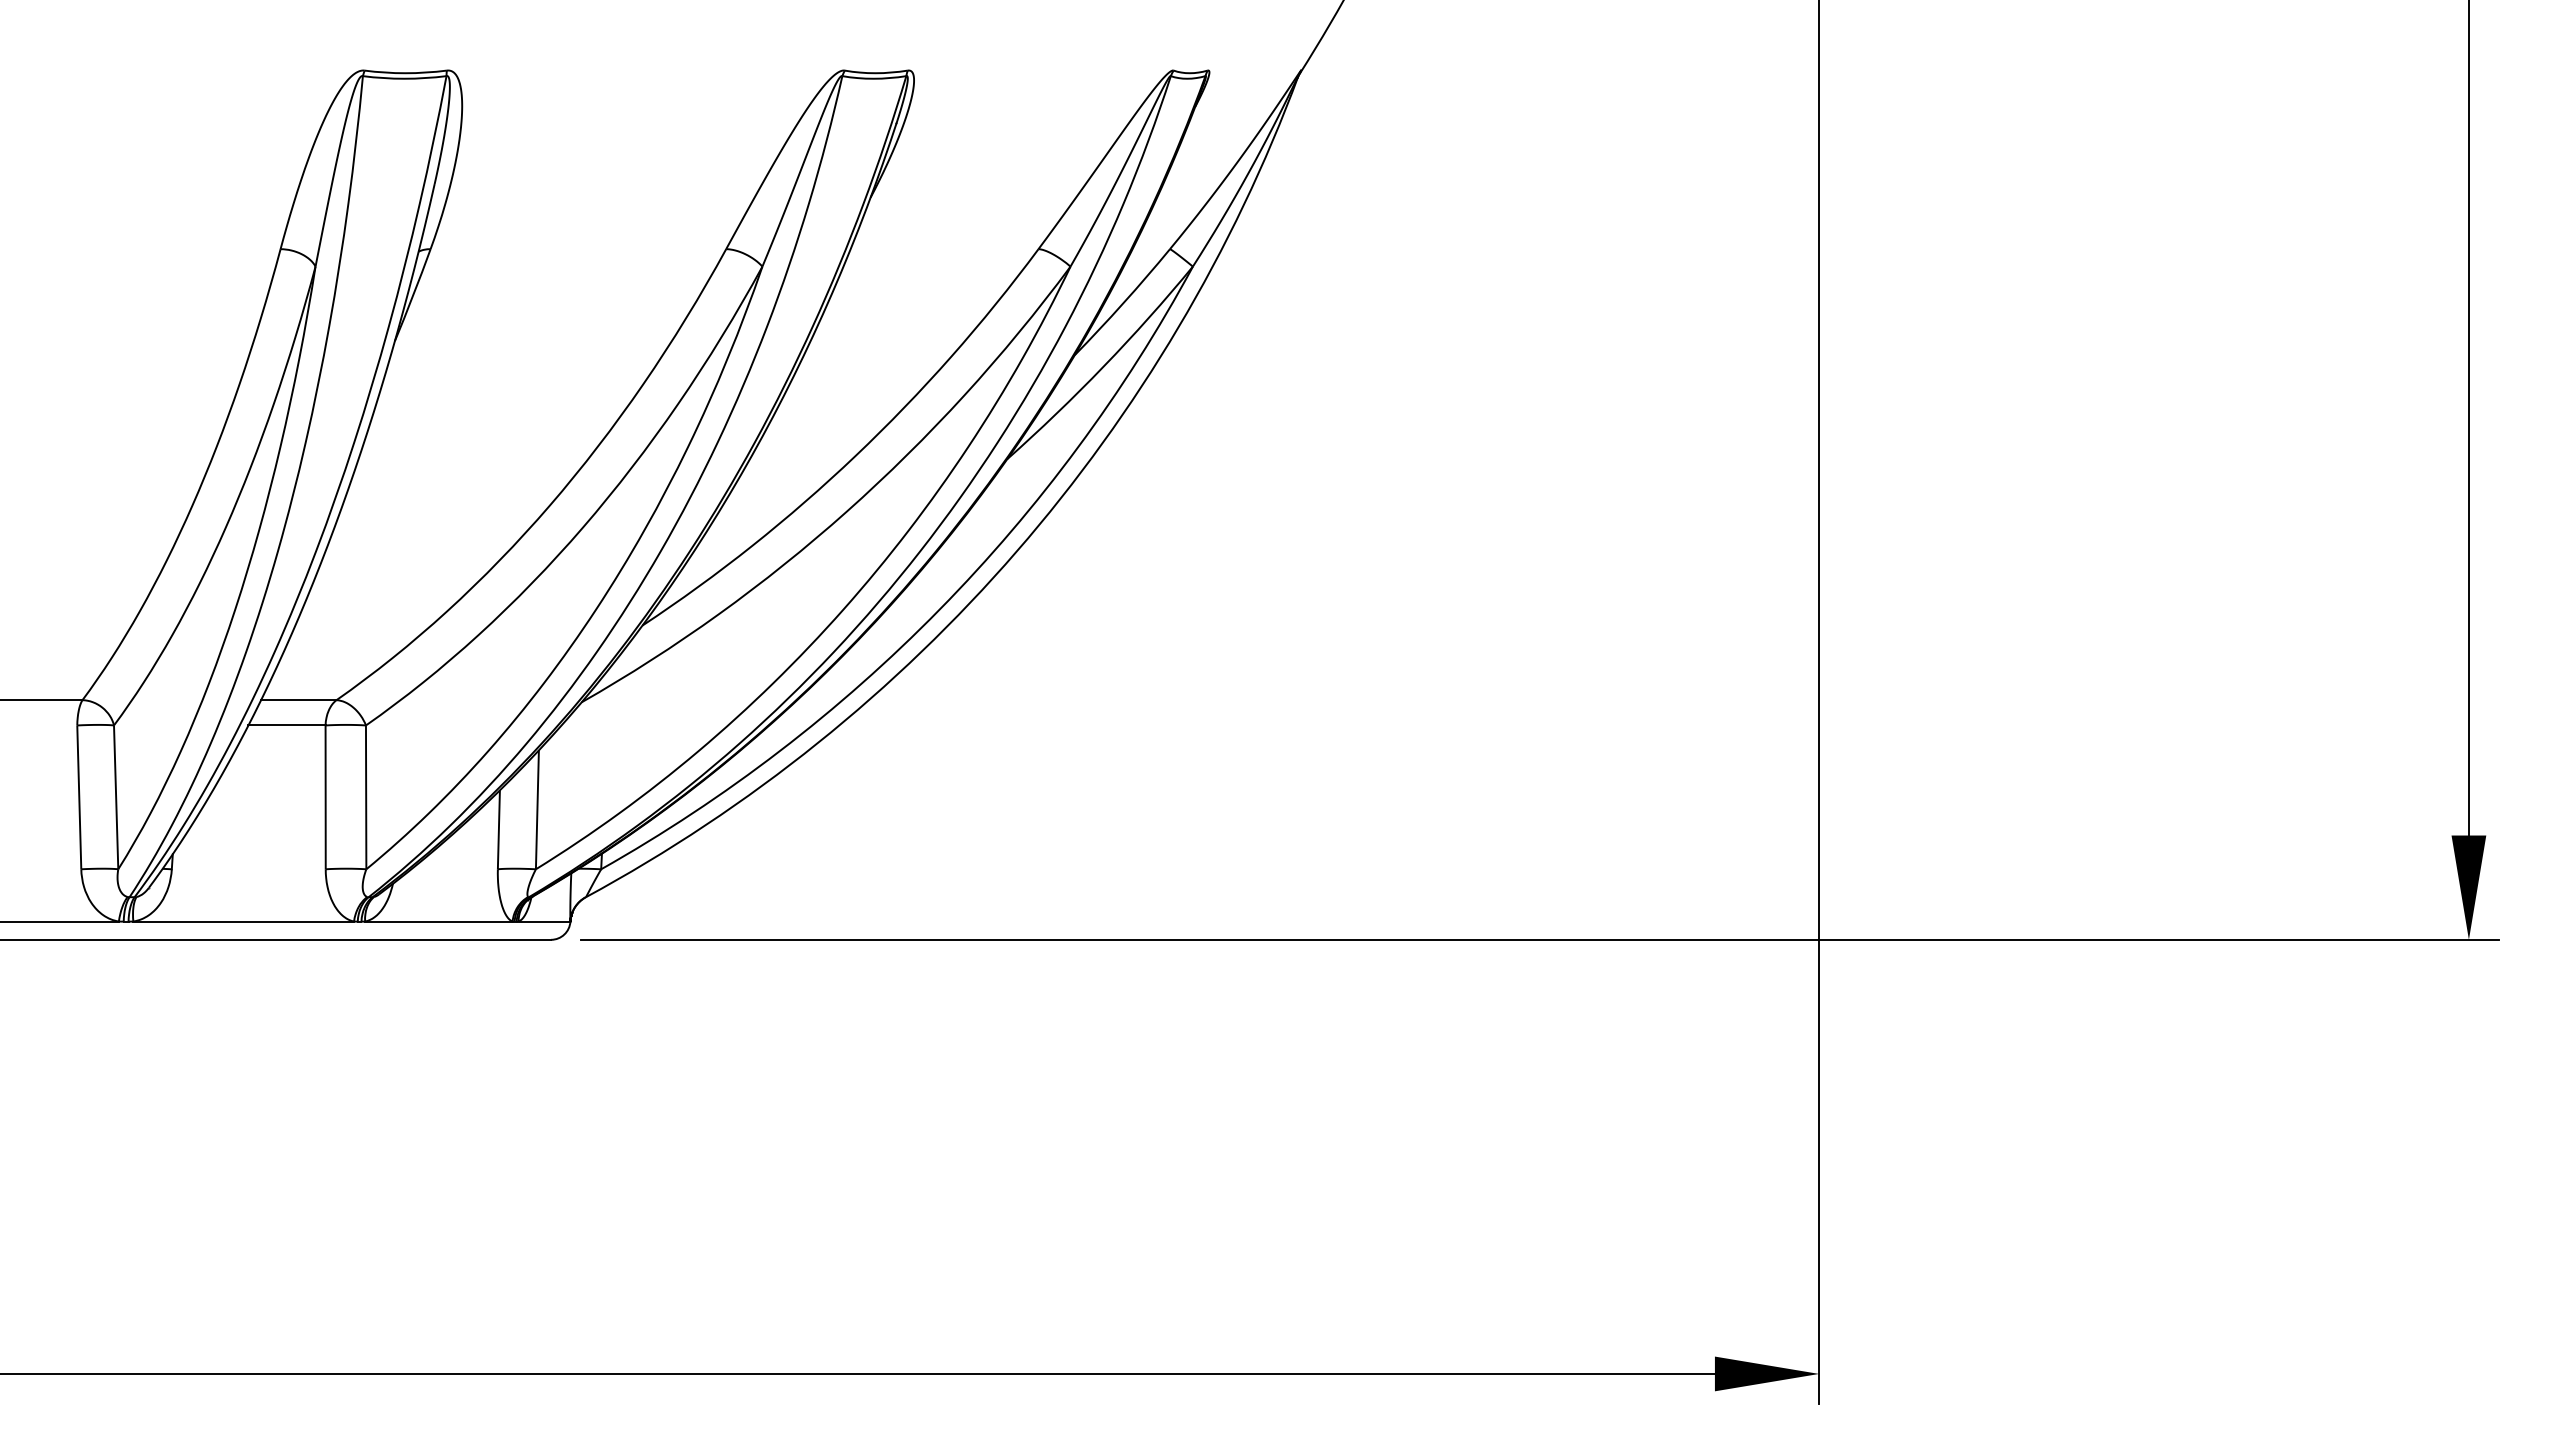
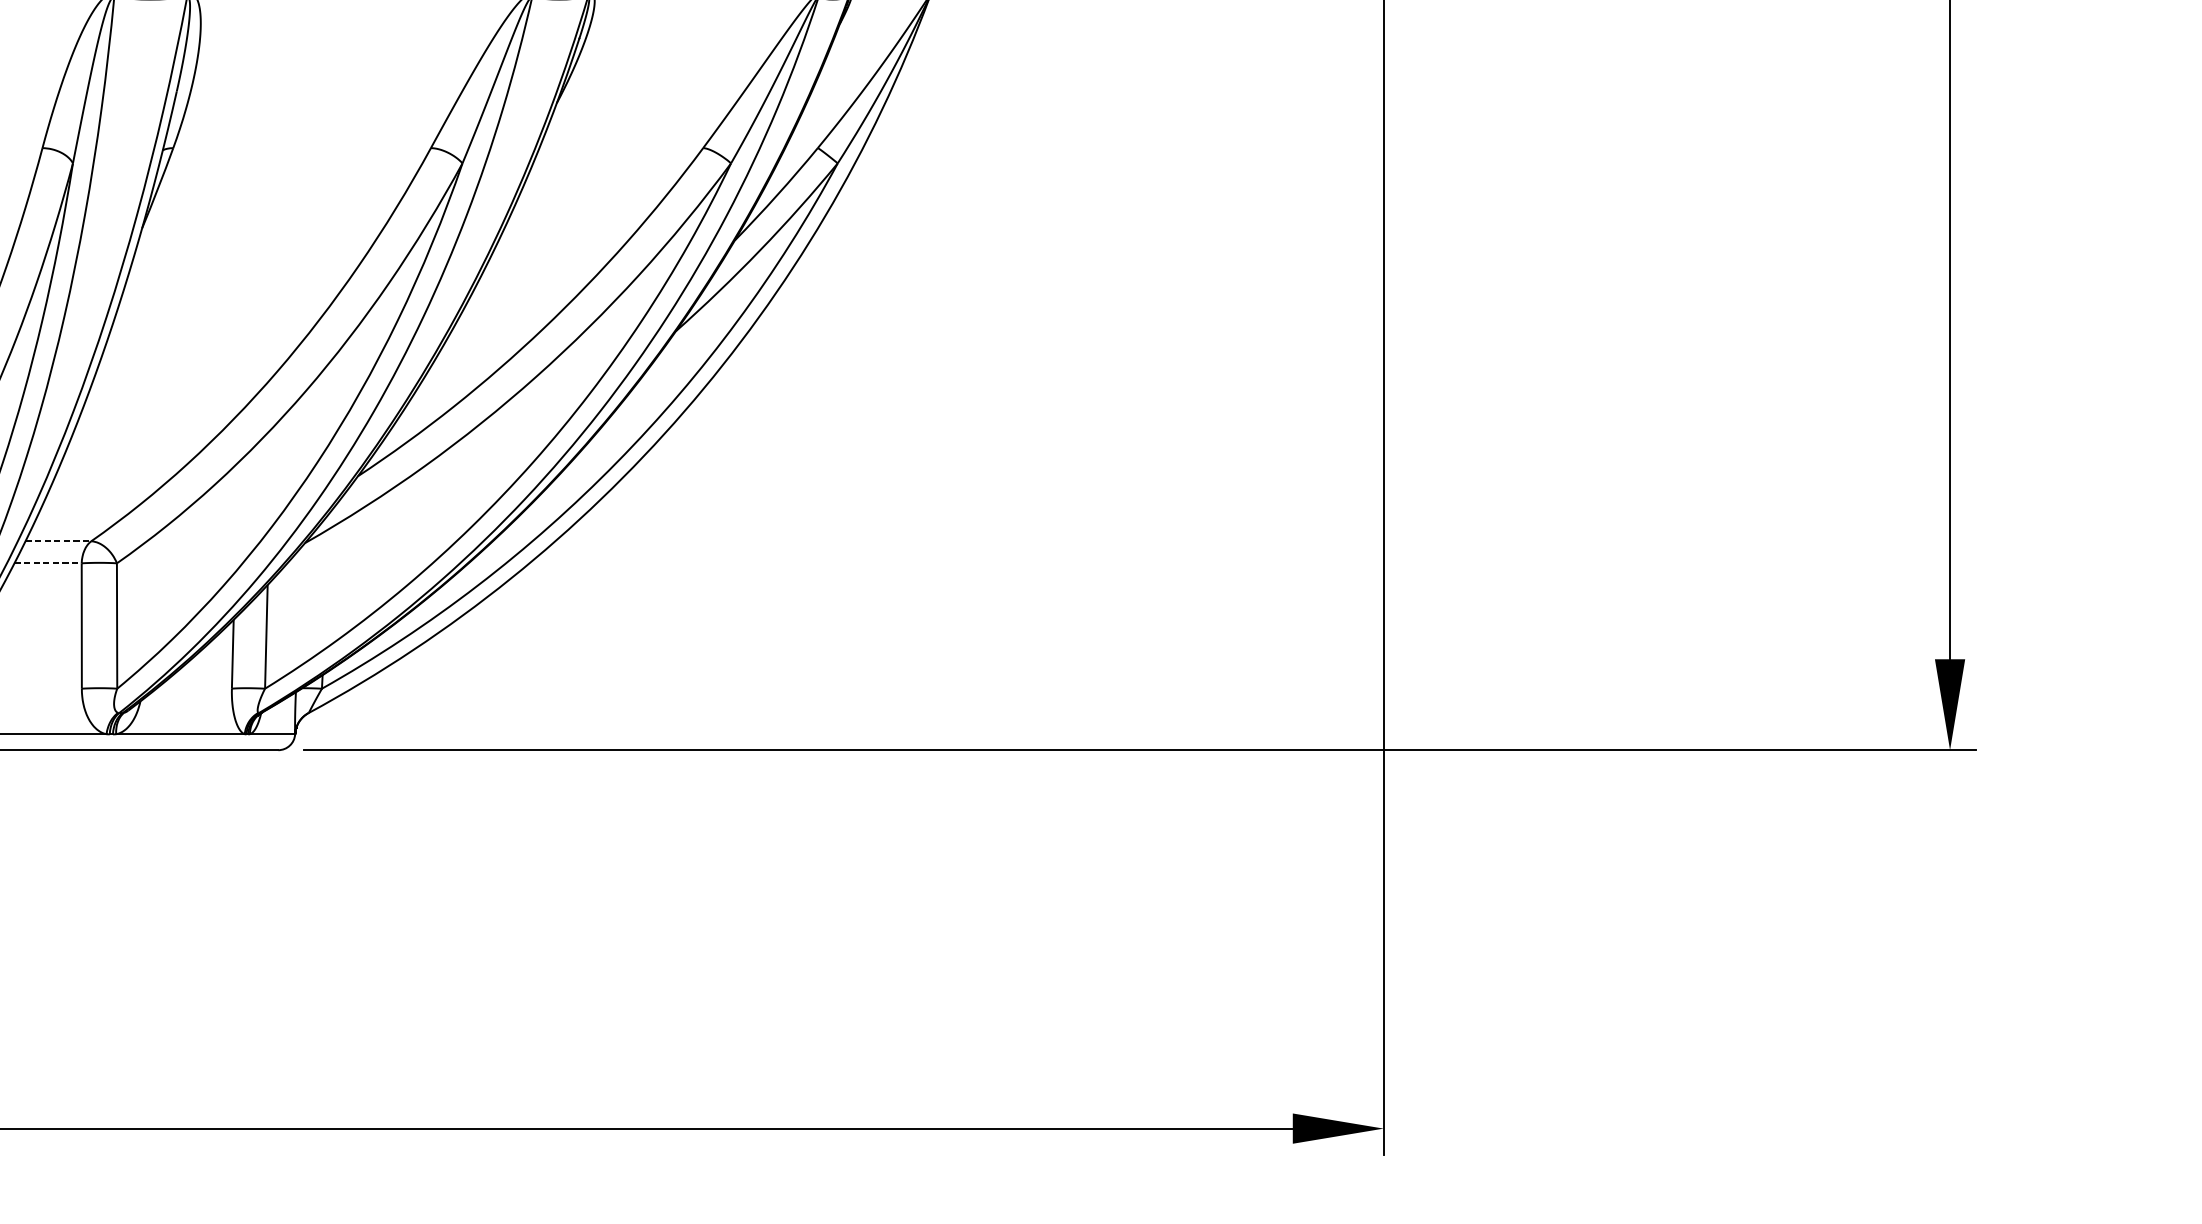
line: (298, 700) -> (58, 541), solid -> dashed
line: (287, 725) -> (48, 563), solid -> dashed

